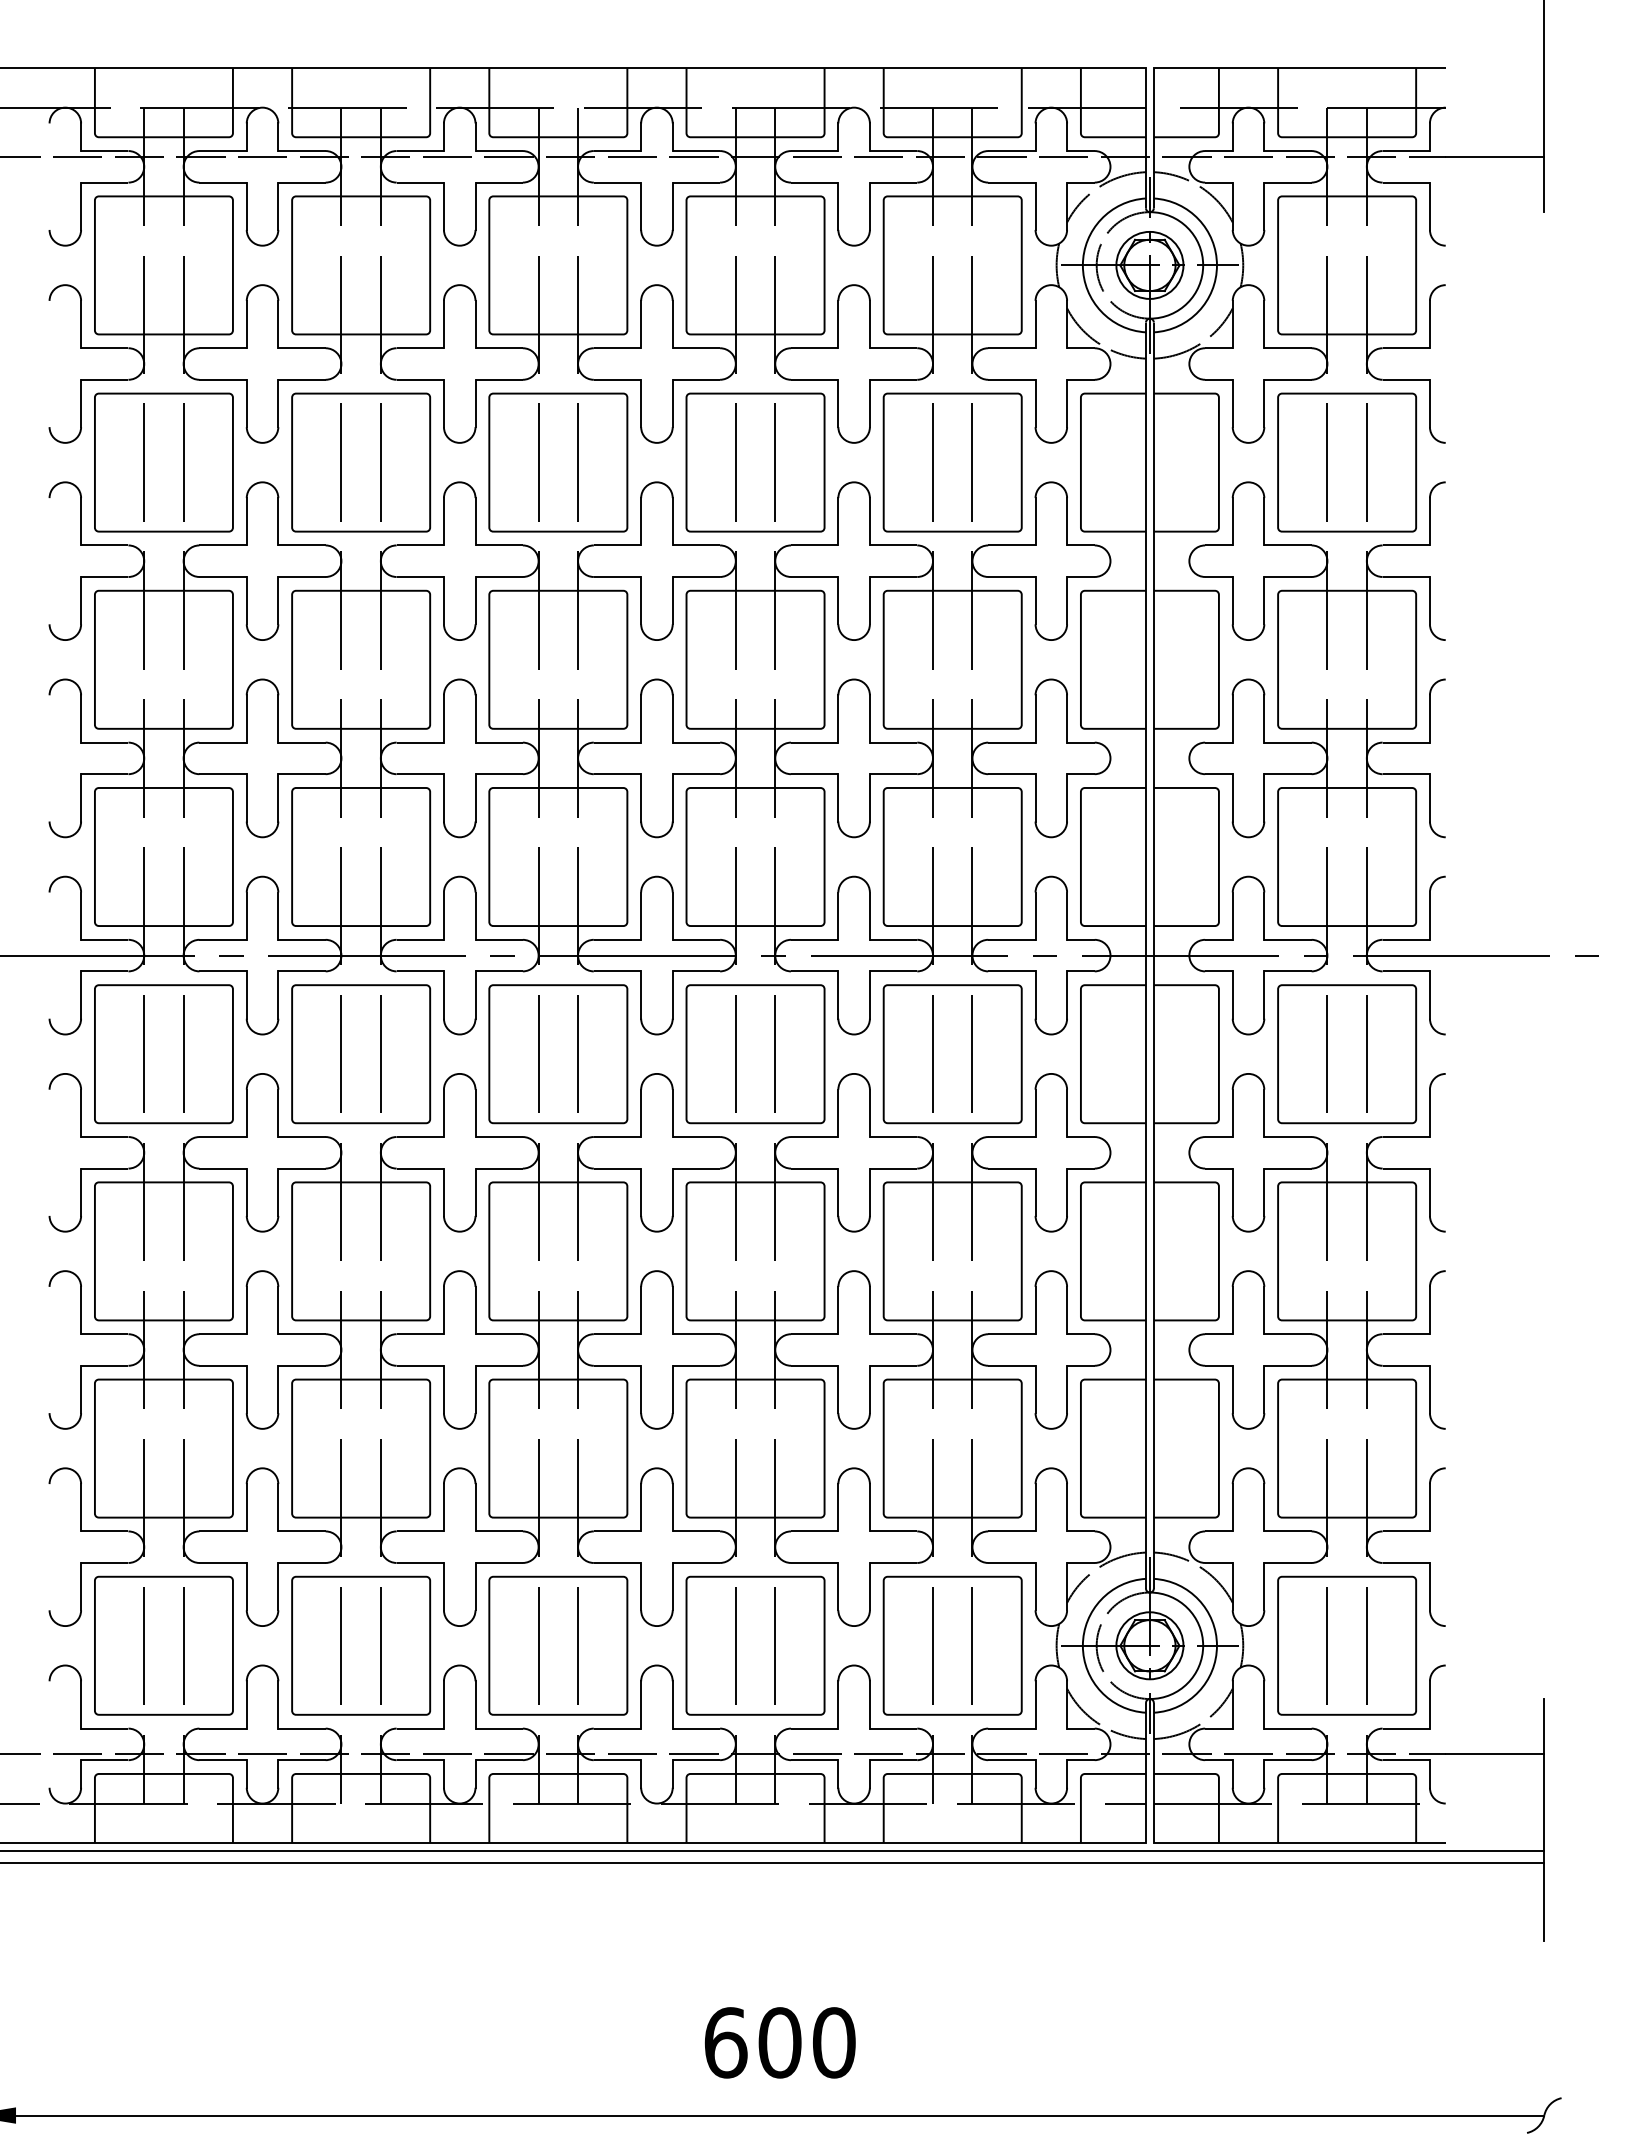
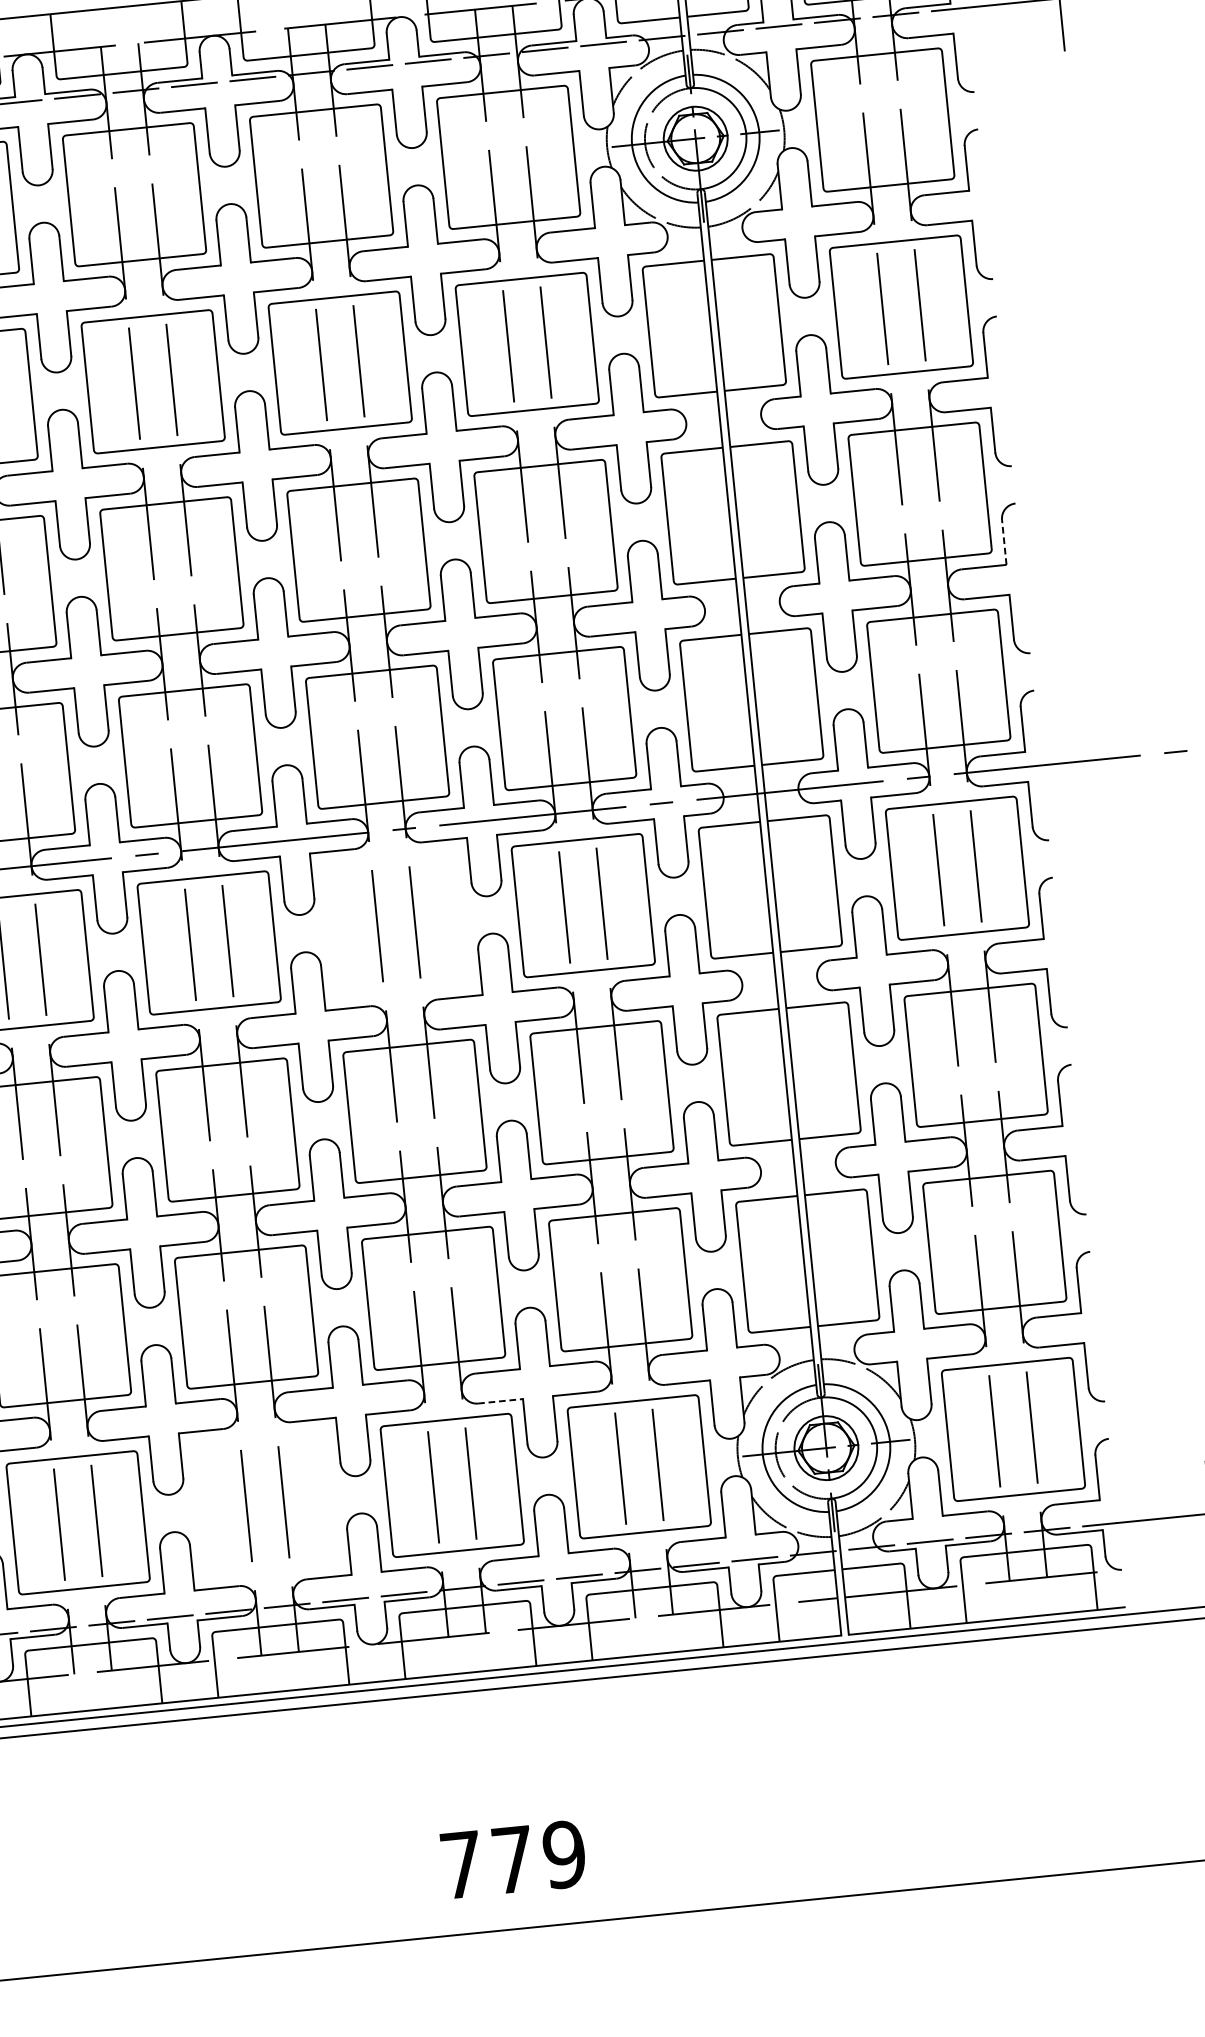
line: (1429, 718) -> (1003, 542), solid -> dashed
part: (755, 1054) -> (396, 924), removed
line: (814, 1562) -> (500, 1400), solid -> dashed
part: (558, 1645) -> (265, 1503), removed
text: (779, 2042) -> (512, 1859), 600 -> 779

